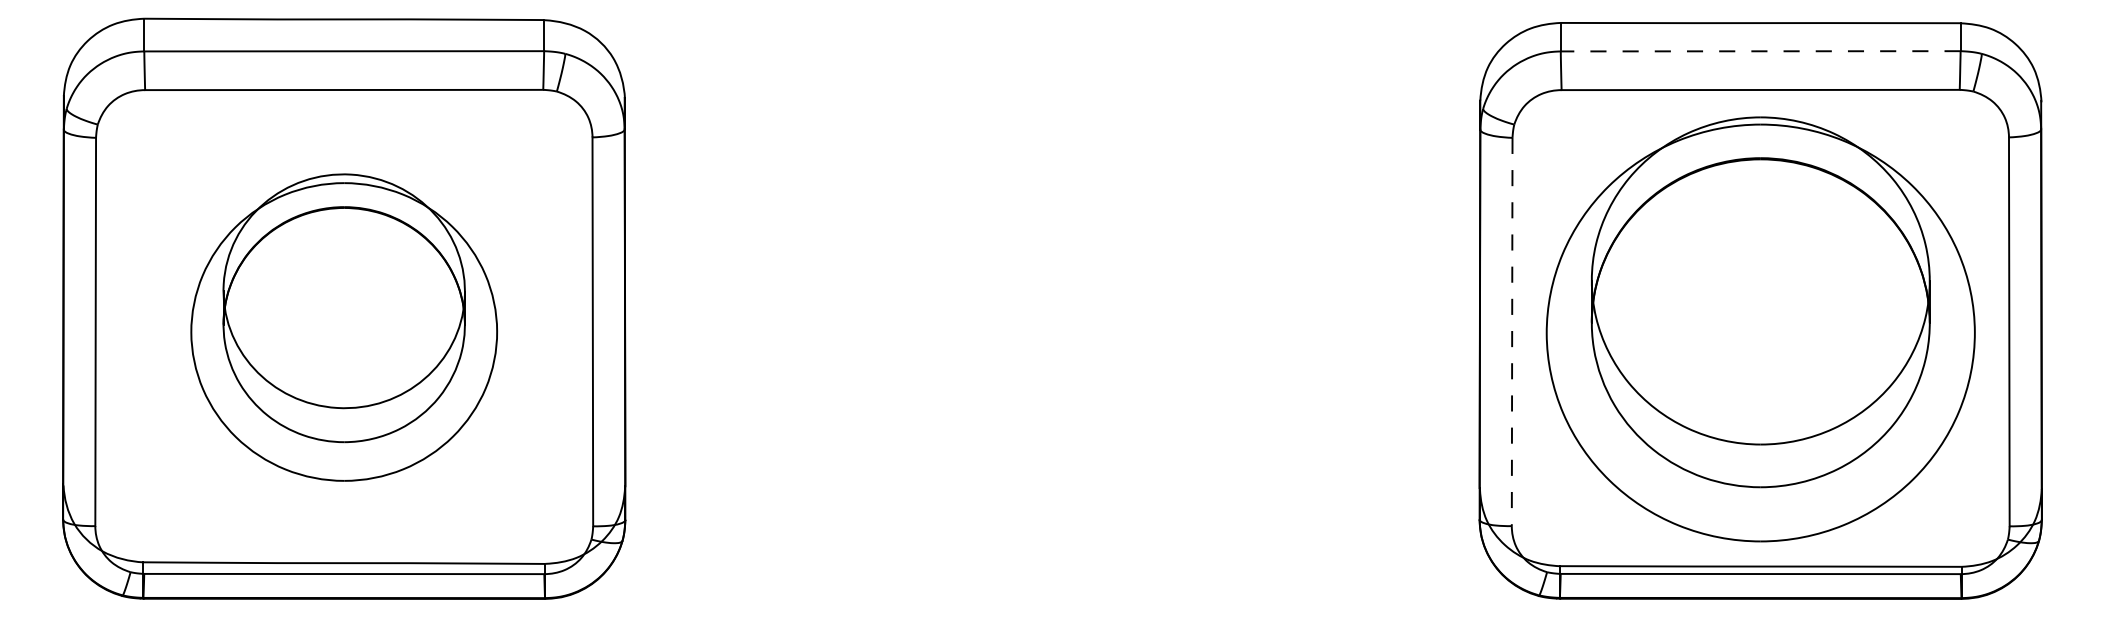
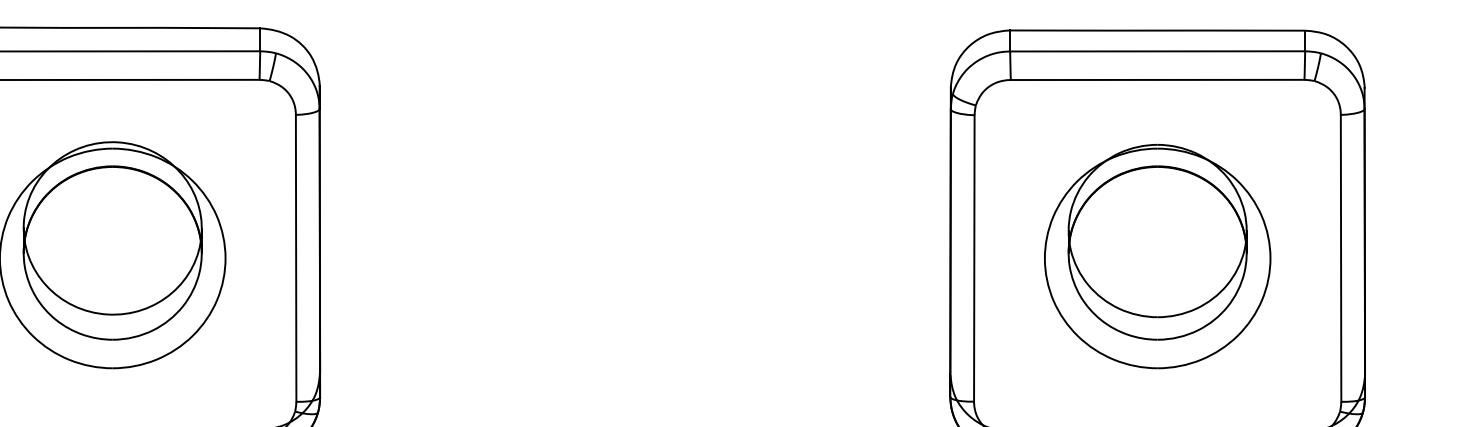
line: (1760, 51) -> (1157, 51), dashed -> solid
part: (1760, 329) -> (1157, 256), size x0.71
line: (1512, 332) -> (974, 258), dashed -> solid

